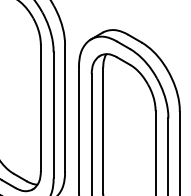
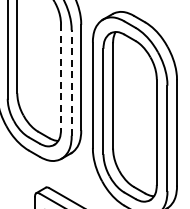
line: (41, 107) -> (61, 76), solid -> dashed
line: (53, 115) -> (71, 83), solid -> dashed

